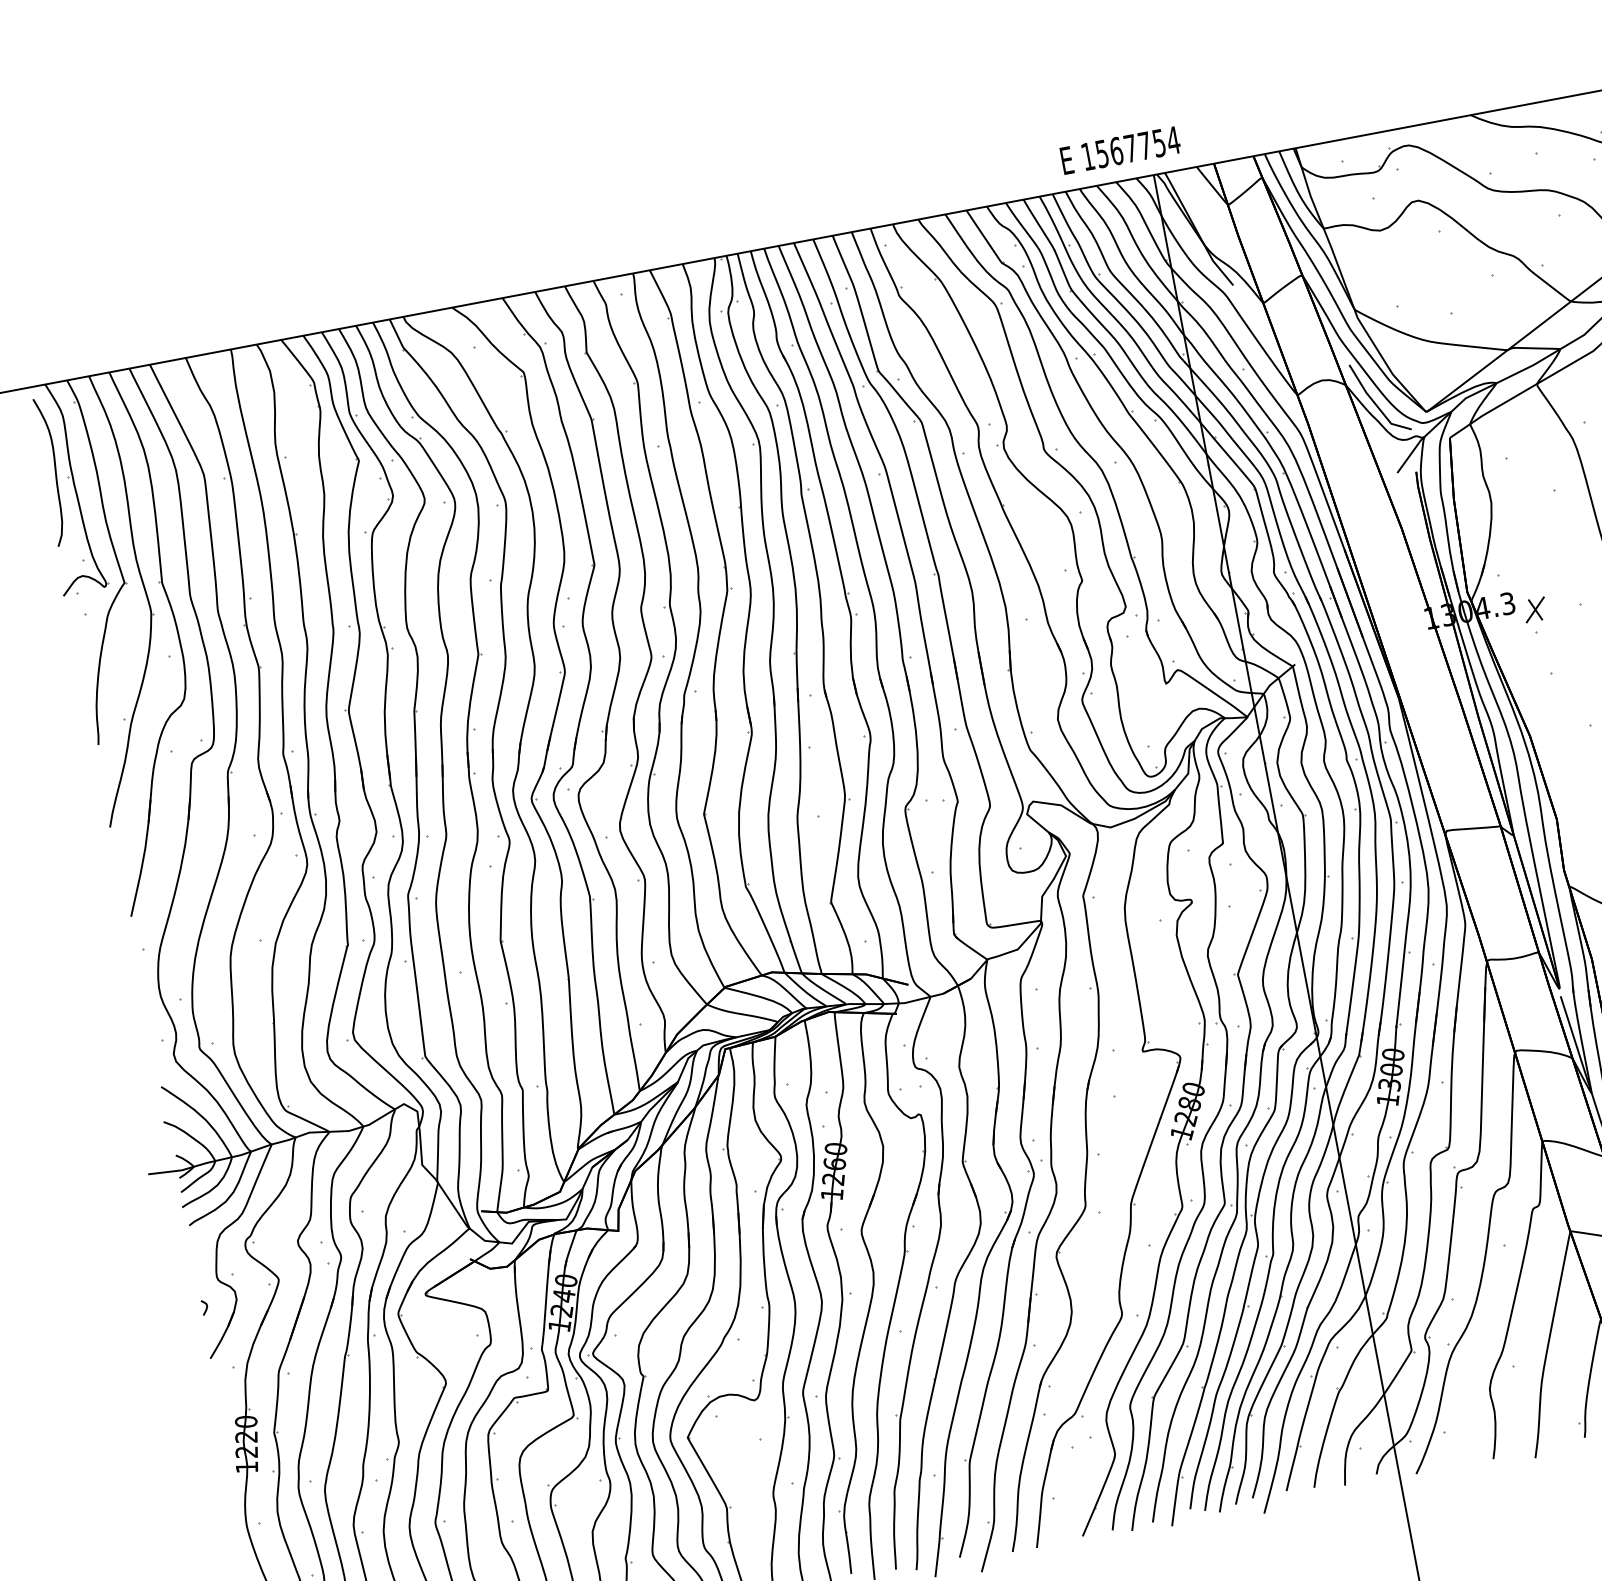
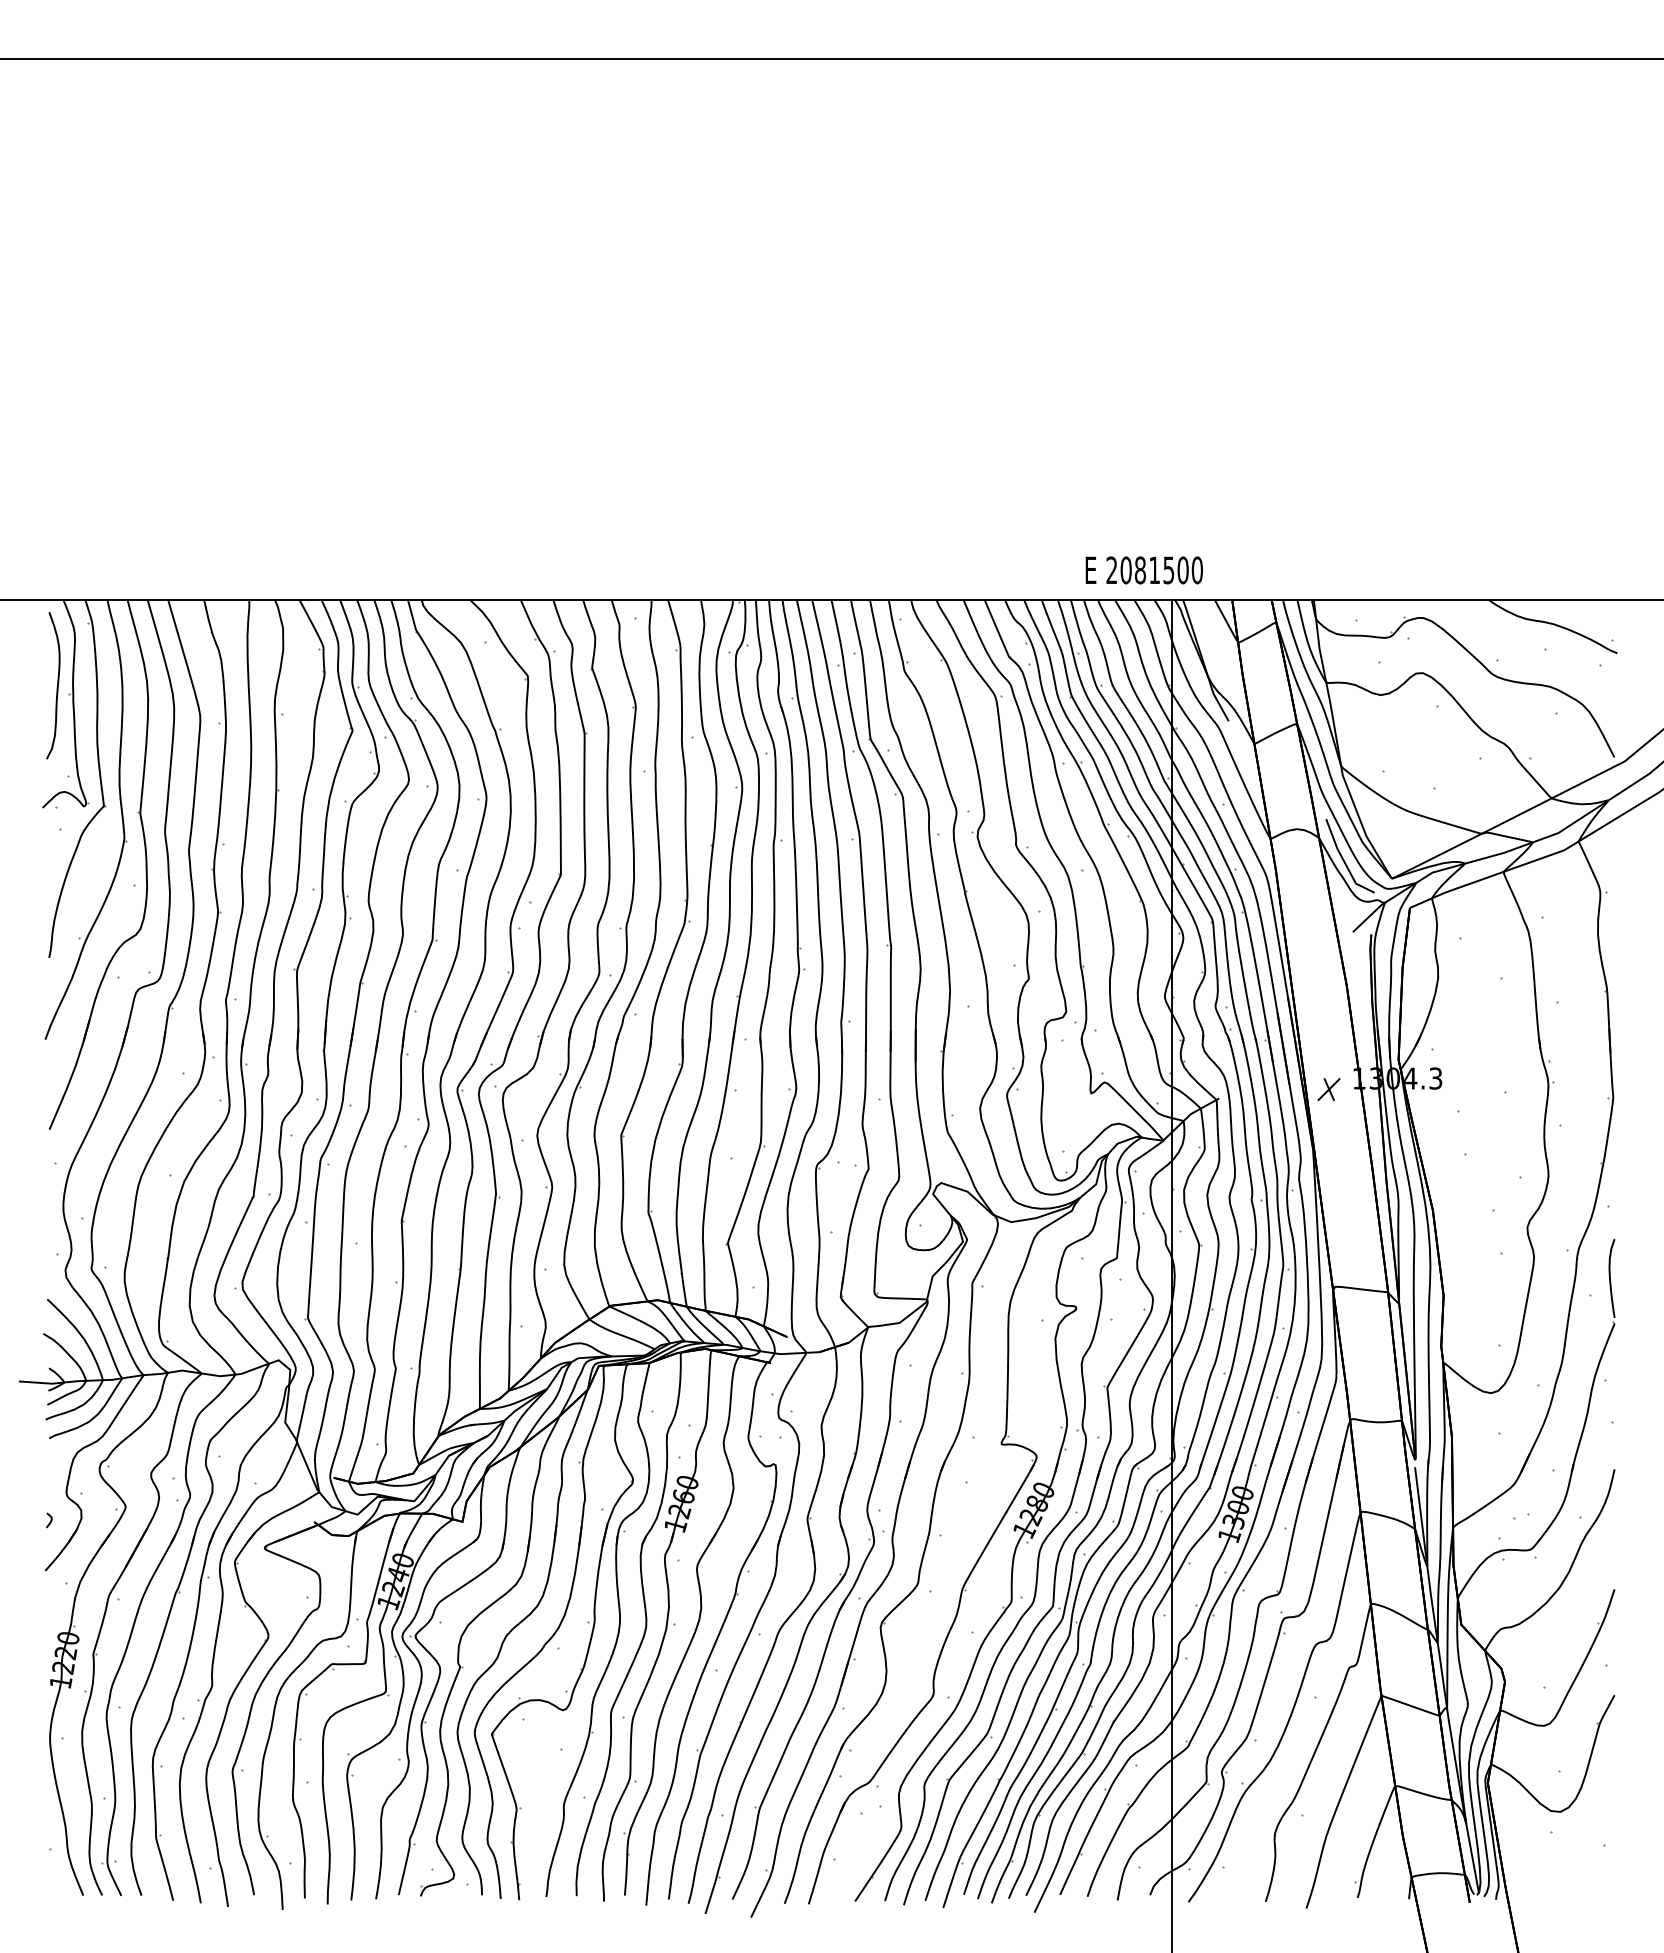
text: (1130, 148) -> (1154, 570), 1567754 -> 2081500
part: (1534, 609) -> (1328, 1089), moved

